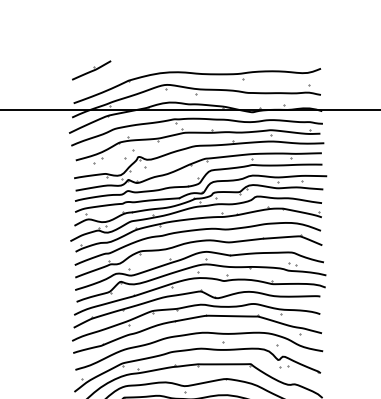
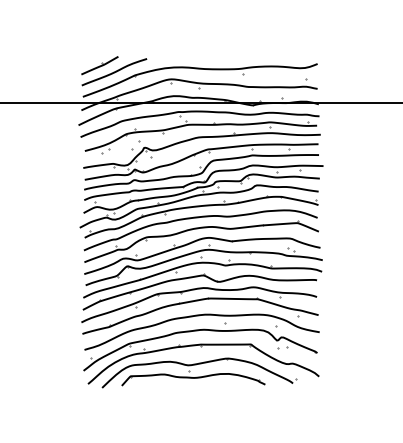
curve: (106, 77) -> (114, 72), added

